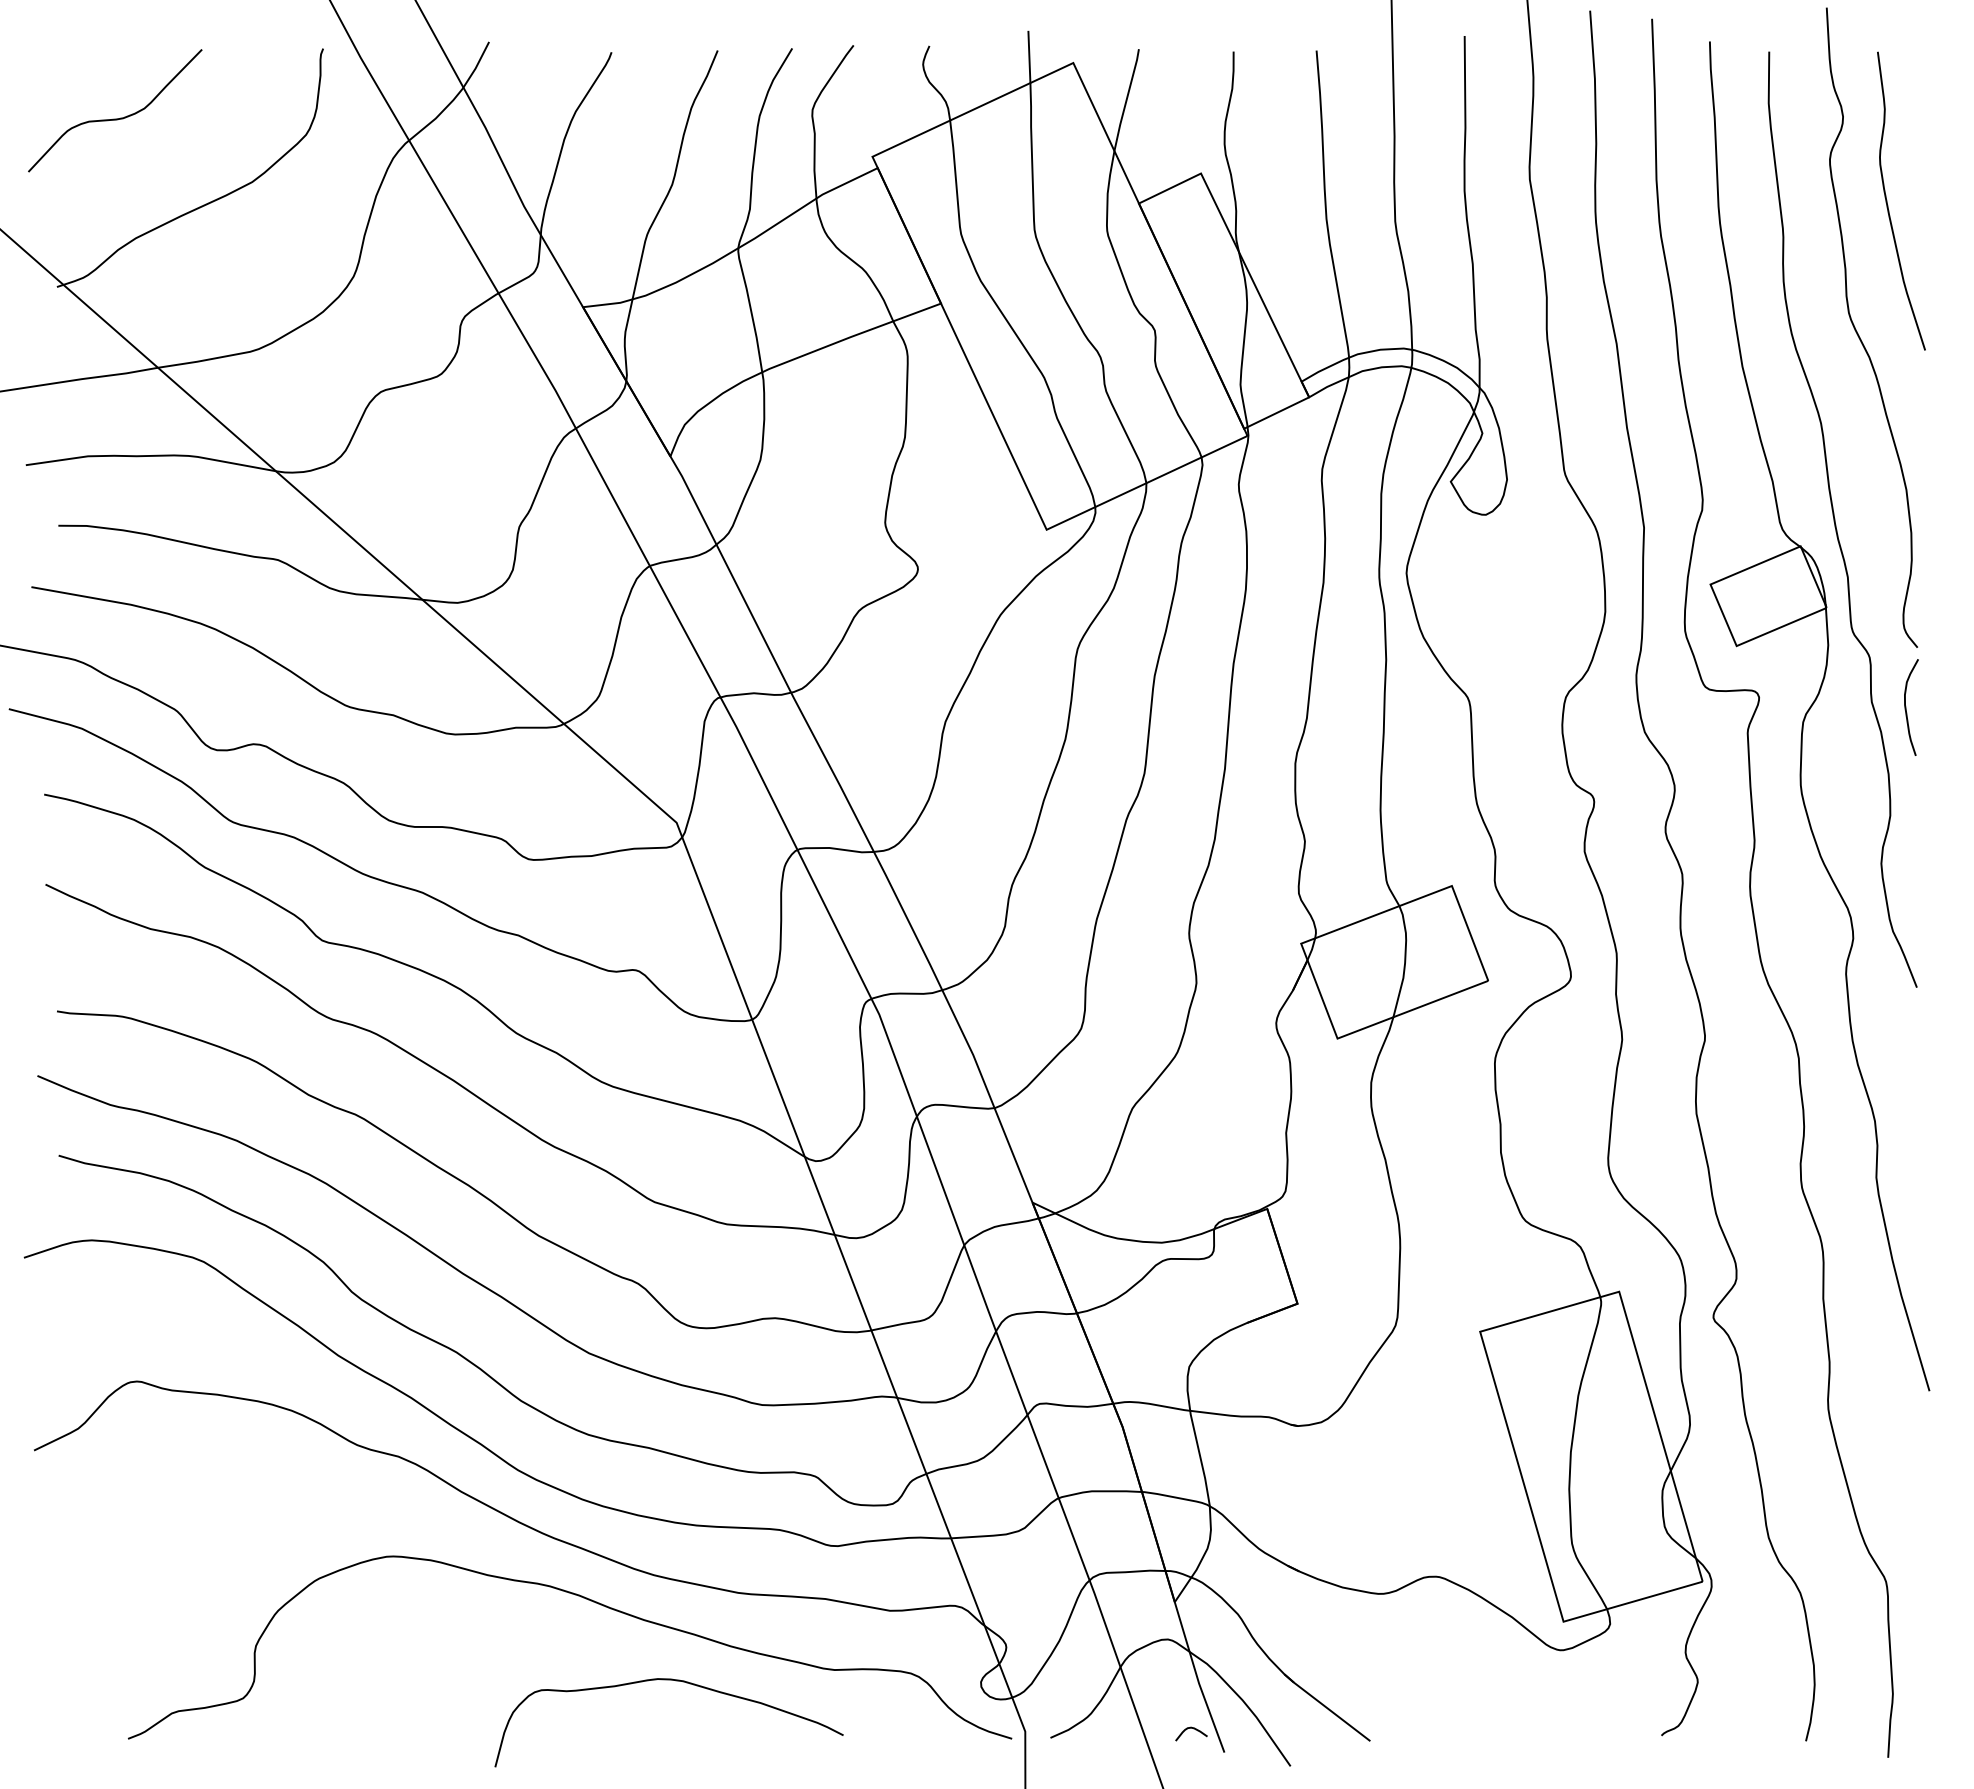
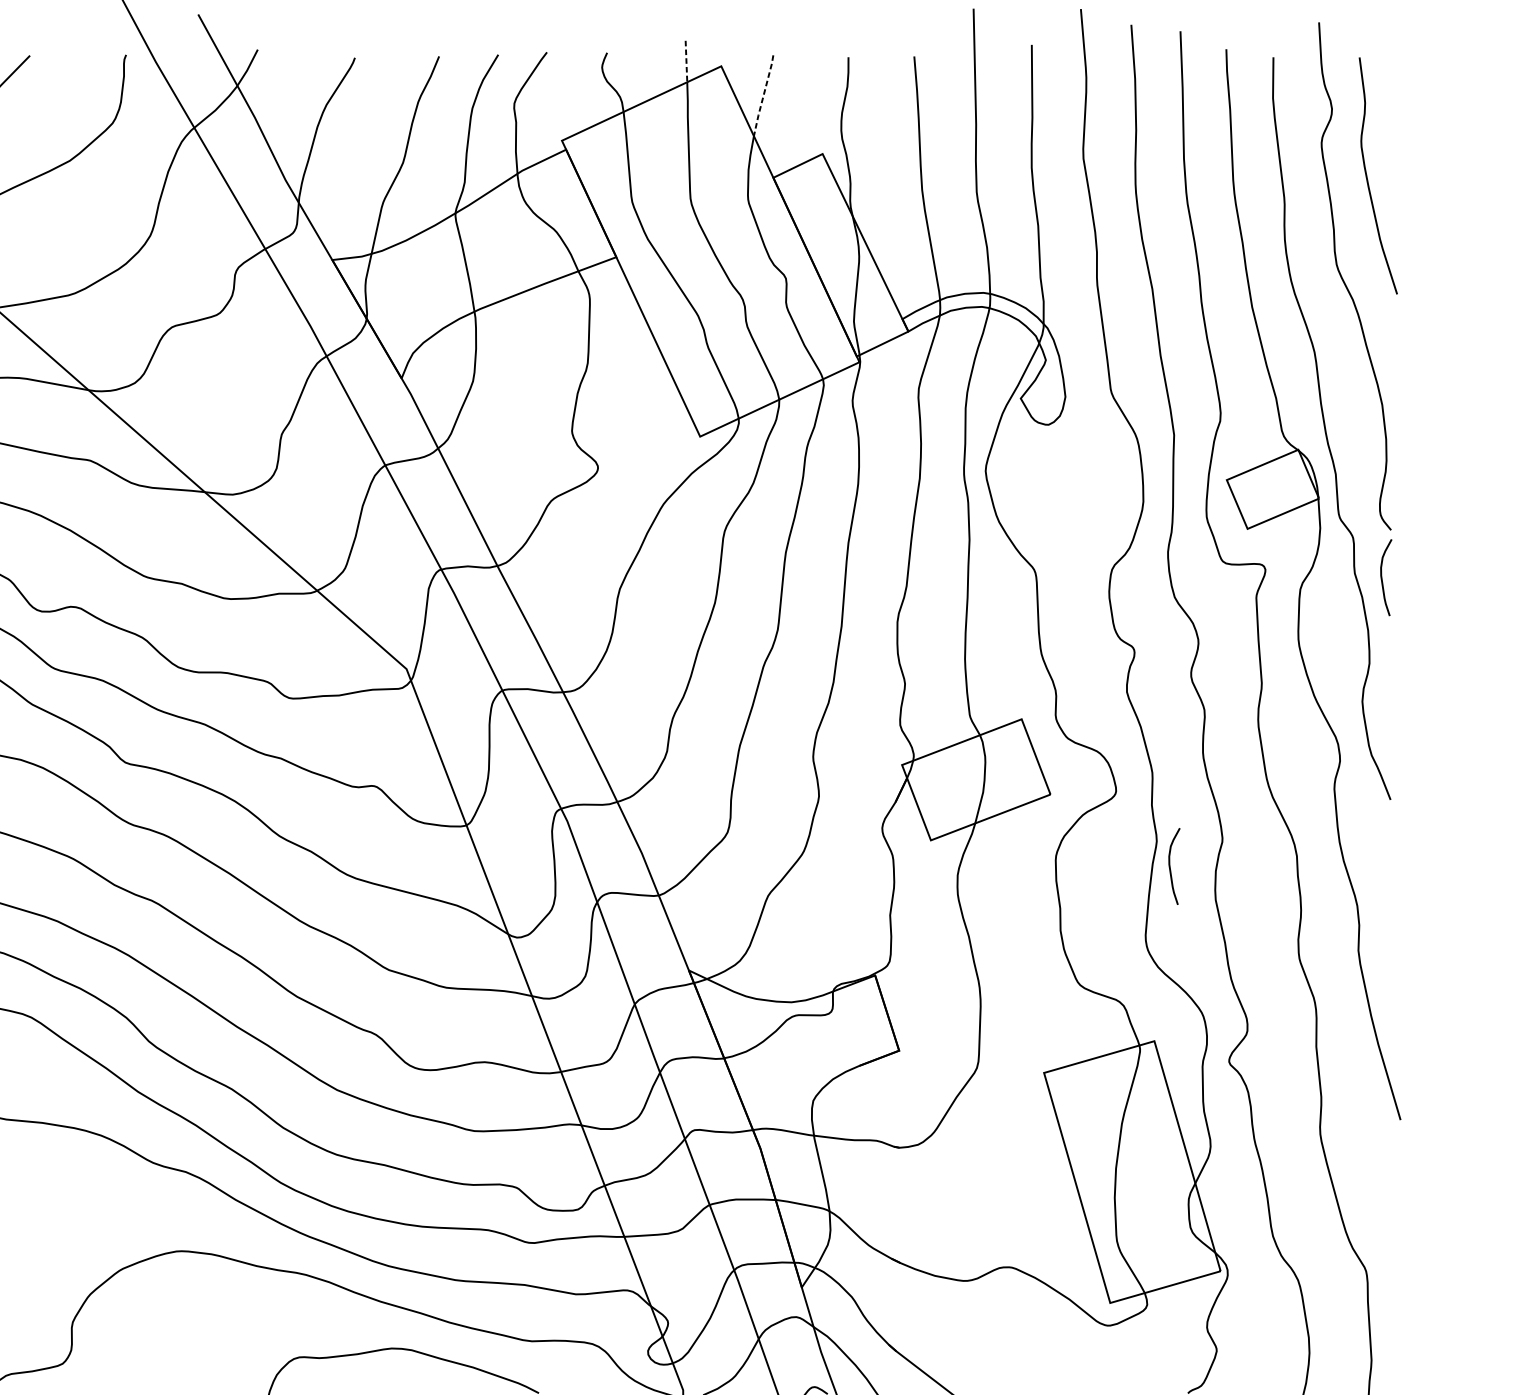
line: (1029, 57) -> (686, 61), solid -> dashed
line: (1126, 100) -> (763, 96), solid -> dashed
curve: (1639, 1071) -> (1170, 866), added

